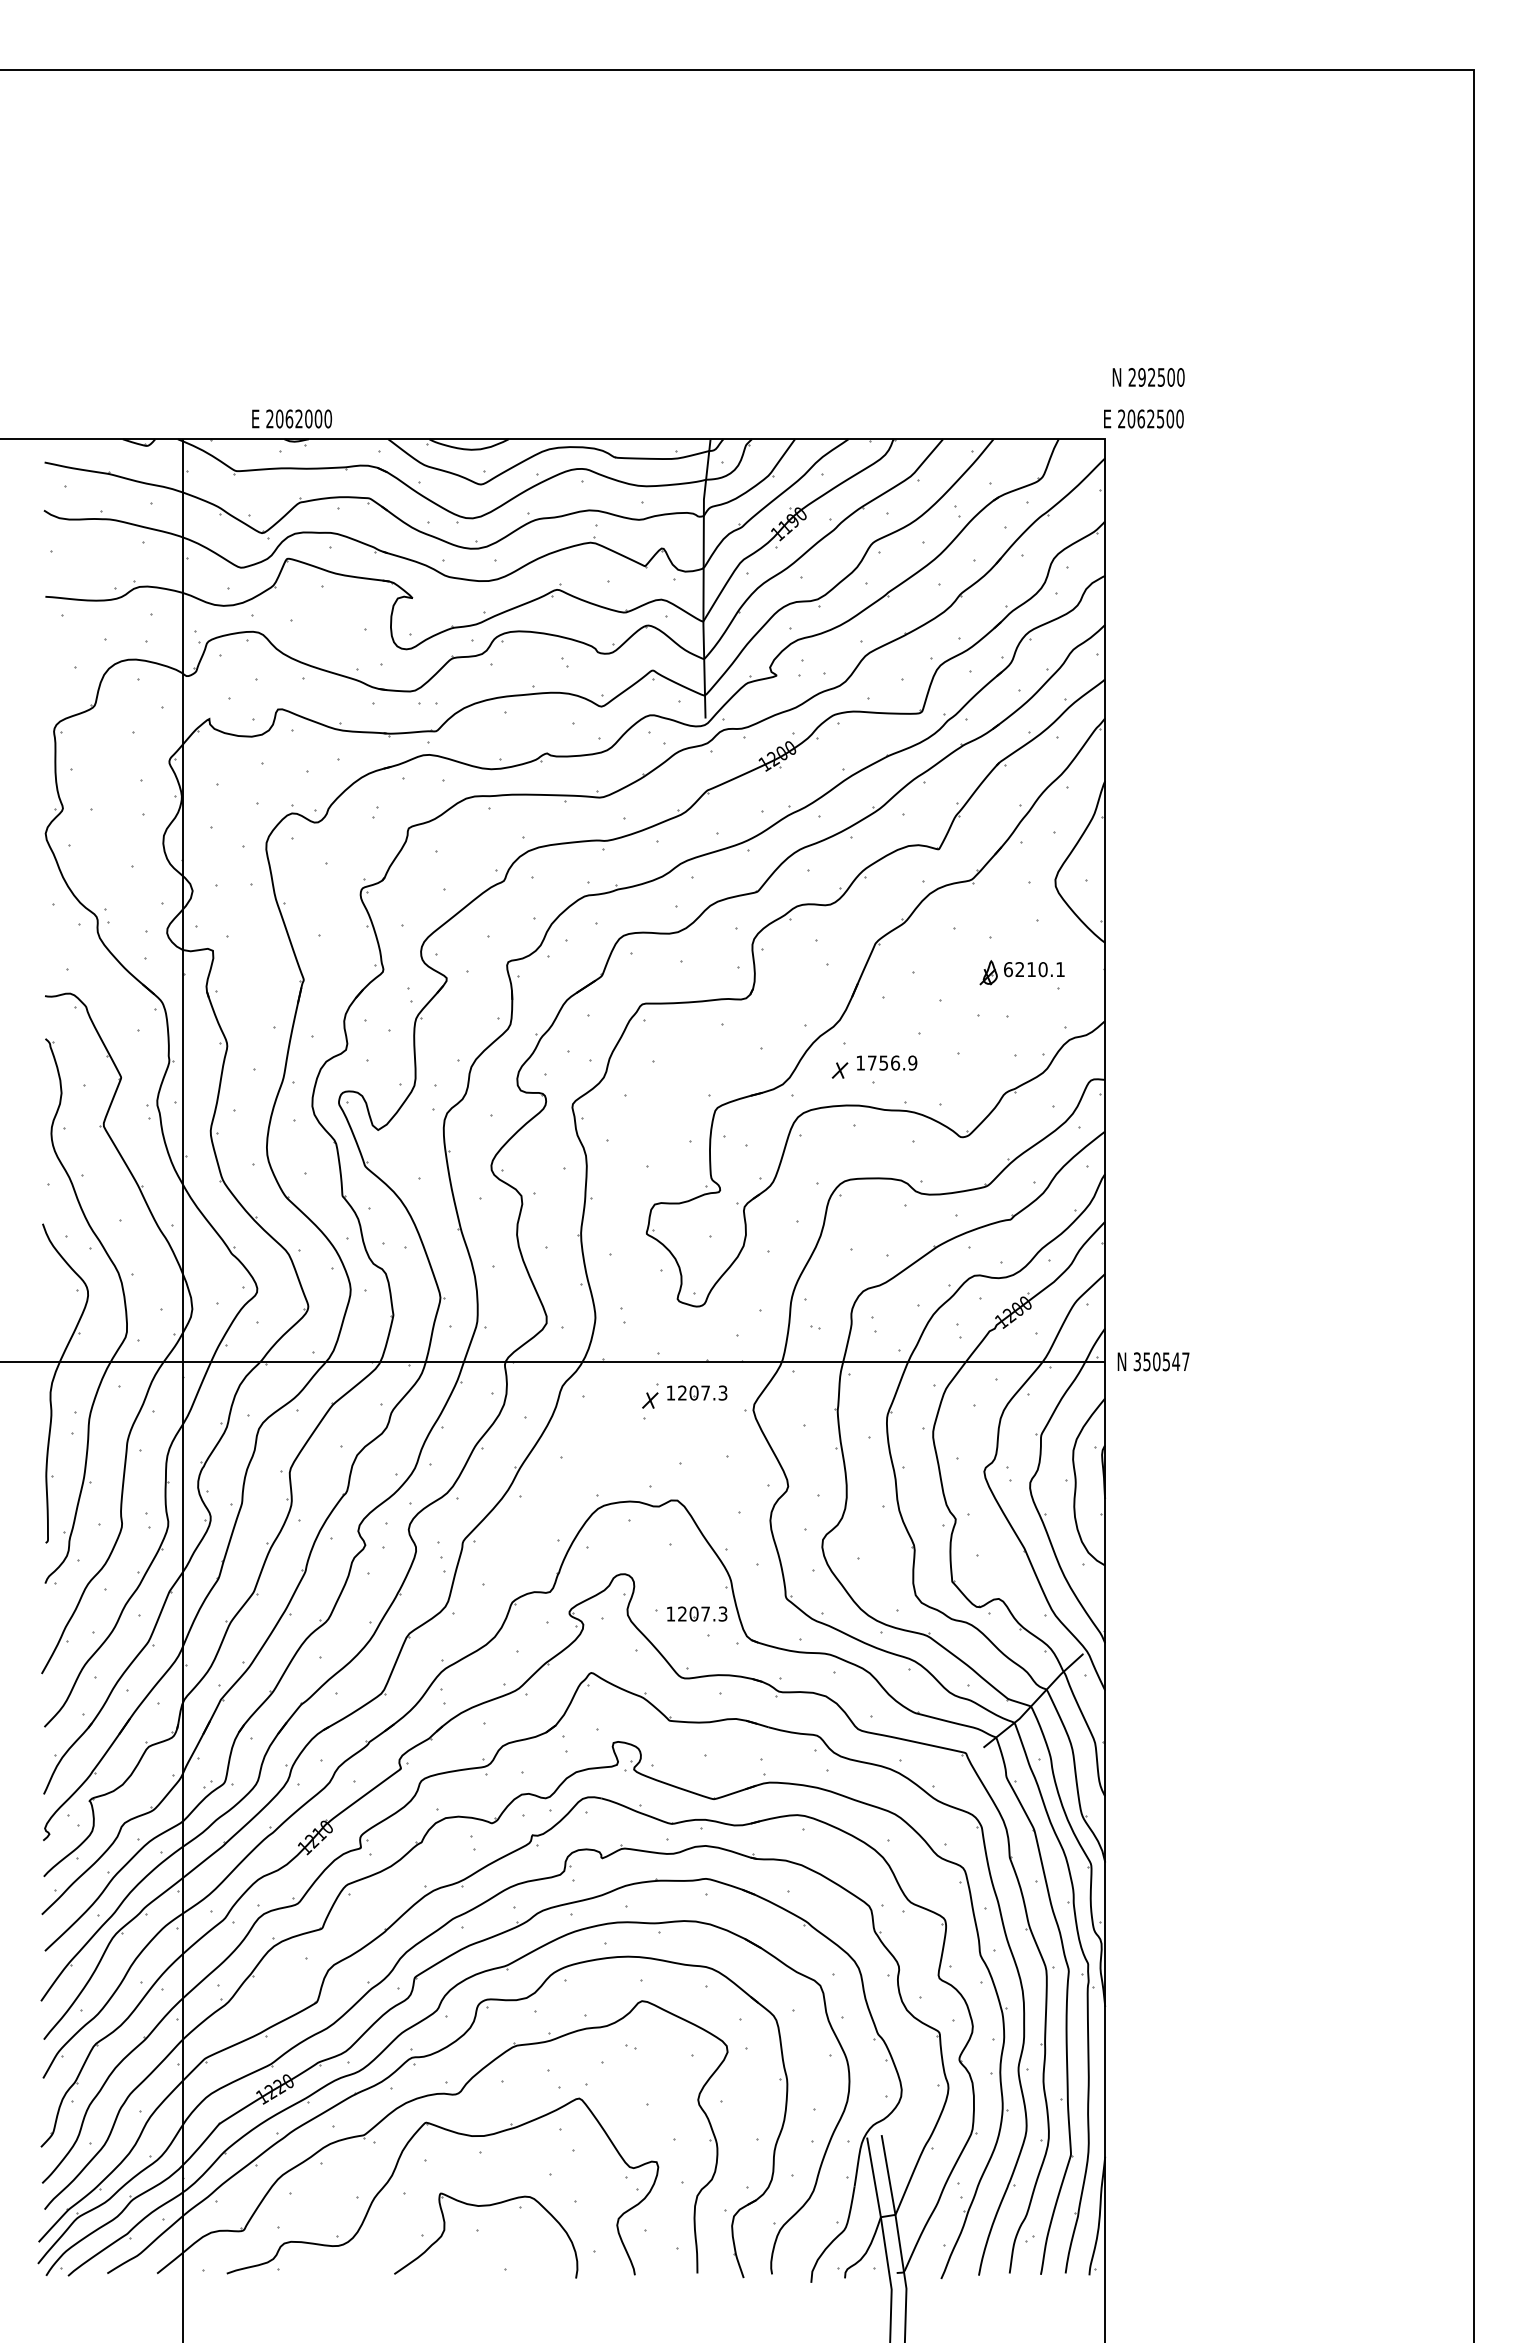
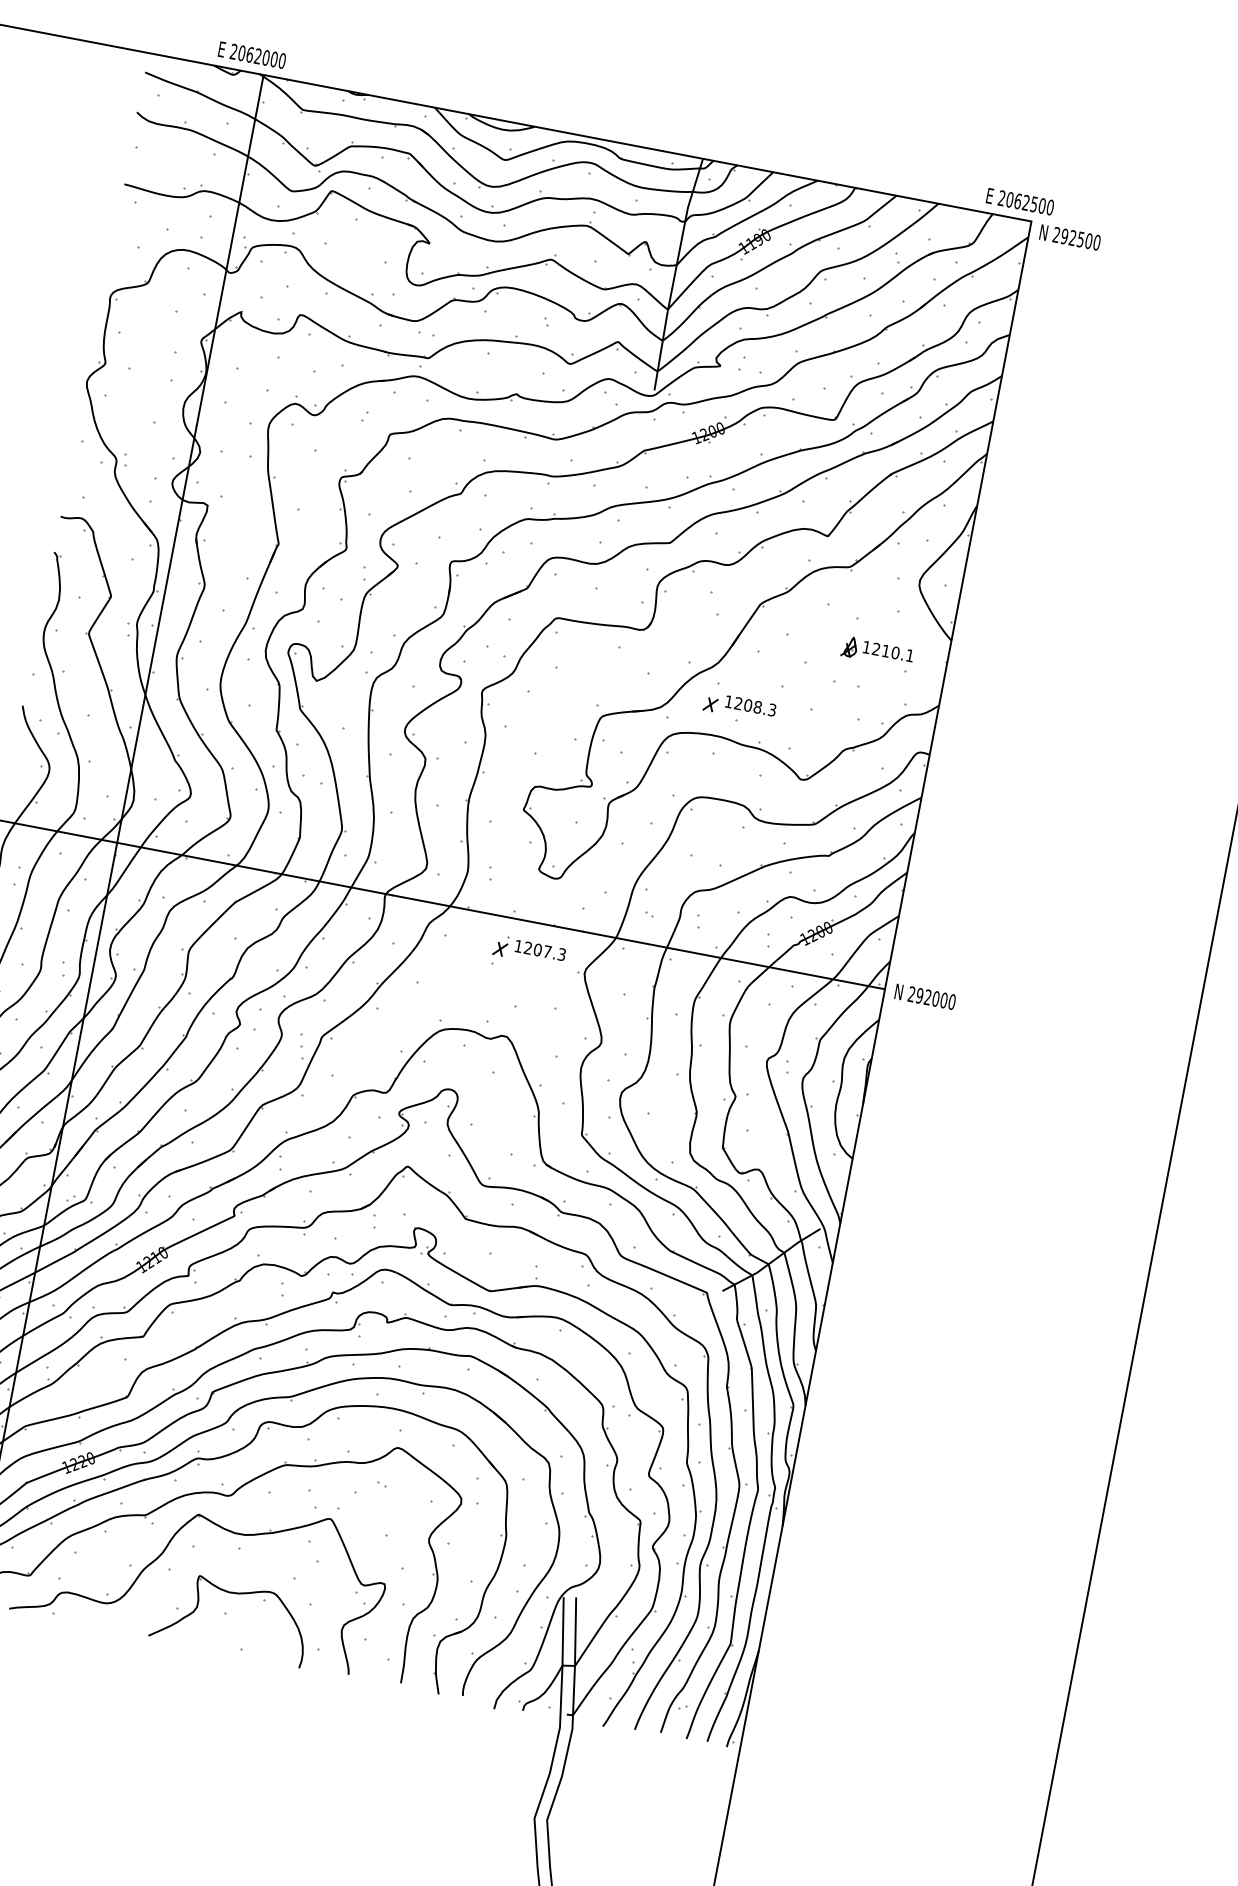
text: (1148, 377) -> (1070, 237), moved
text: (291, 418) -> (251, 54), moved
text: (1143, 418) -> (1020, 201), moved
text: (1008, 969) -> (866, 647), 6210.1 -> 1210.1
text: (892, 1062) -> (755, 706), 1756.9 -> 1208.3
text: (1161, 1361) -> (931, 997), 350547 -> 292000
part: (697, 1613) -> (505, 1134), removed

